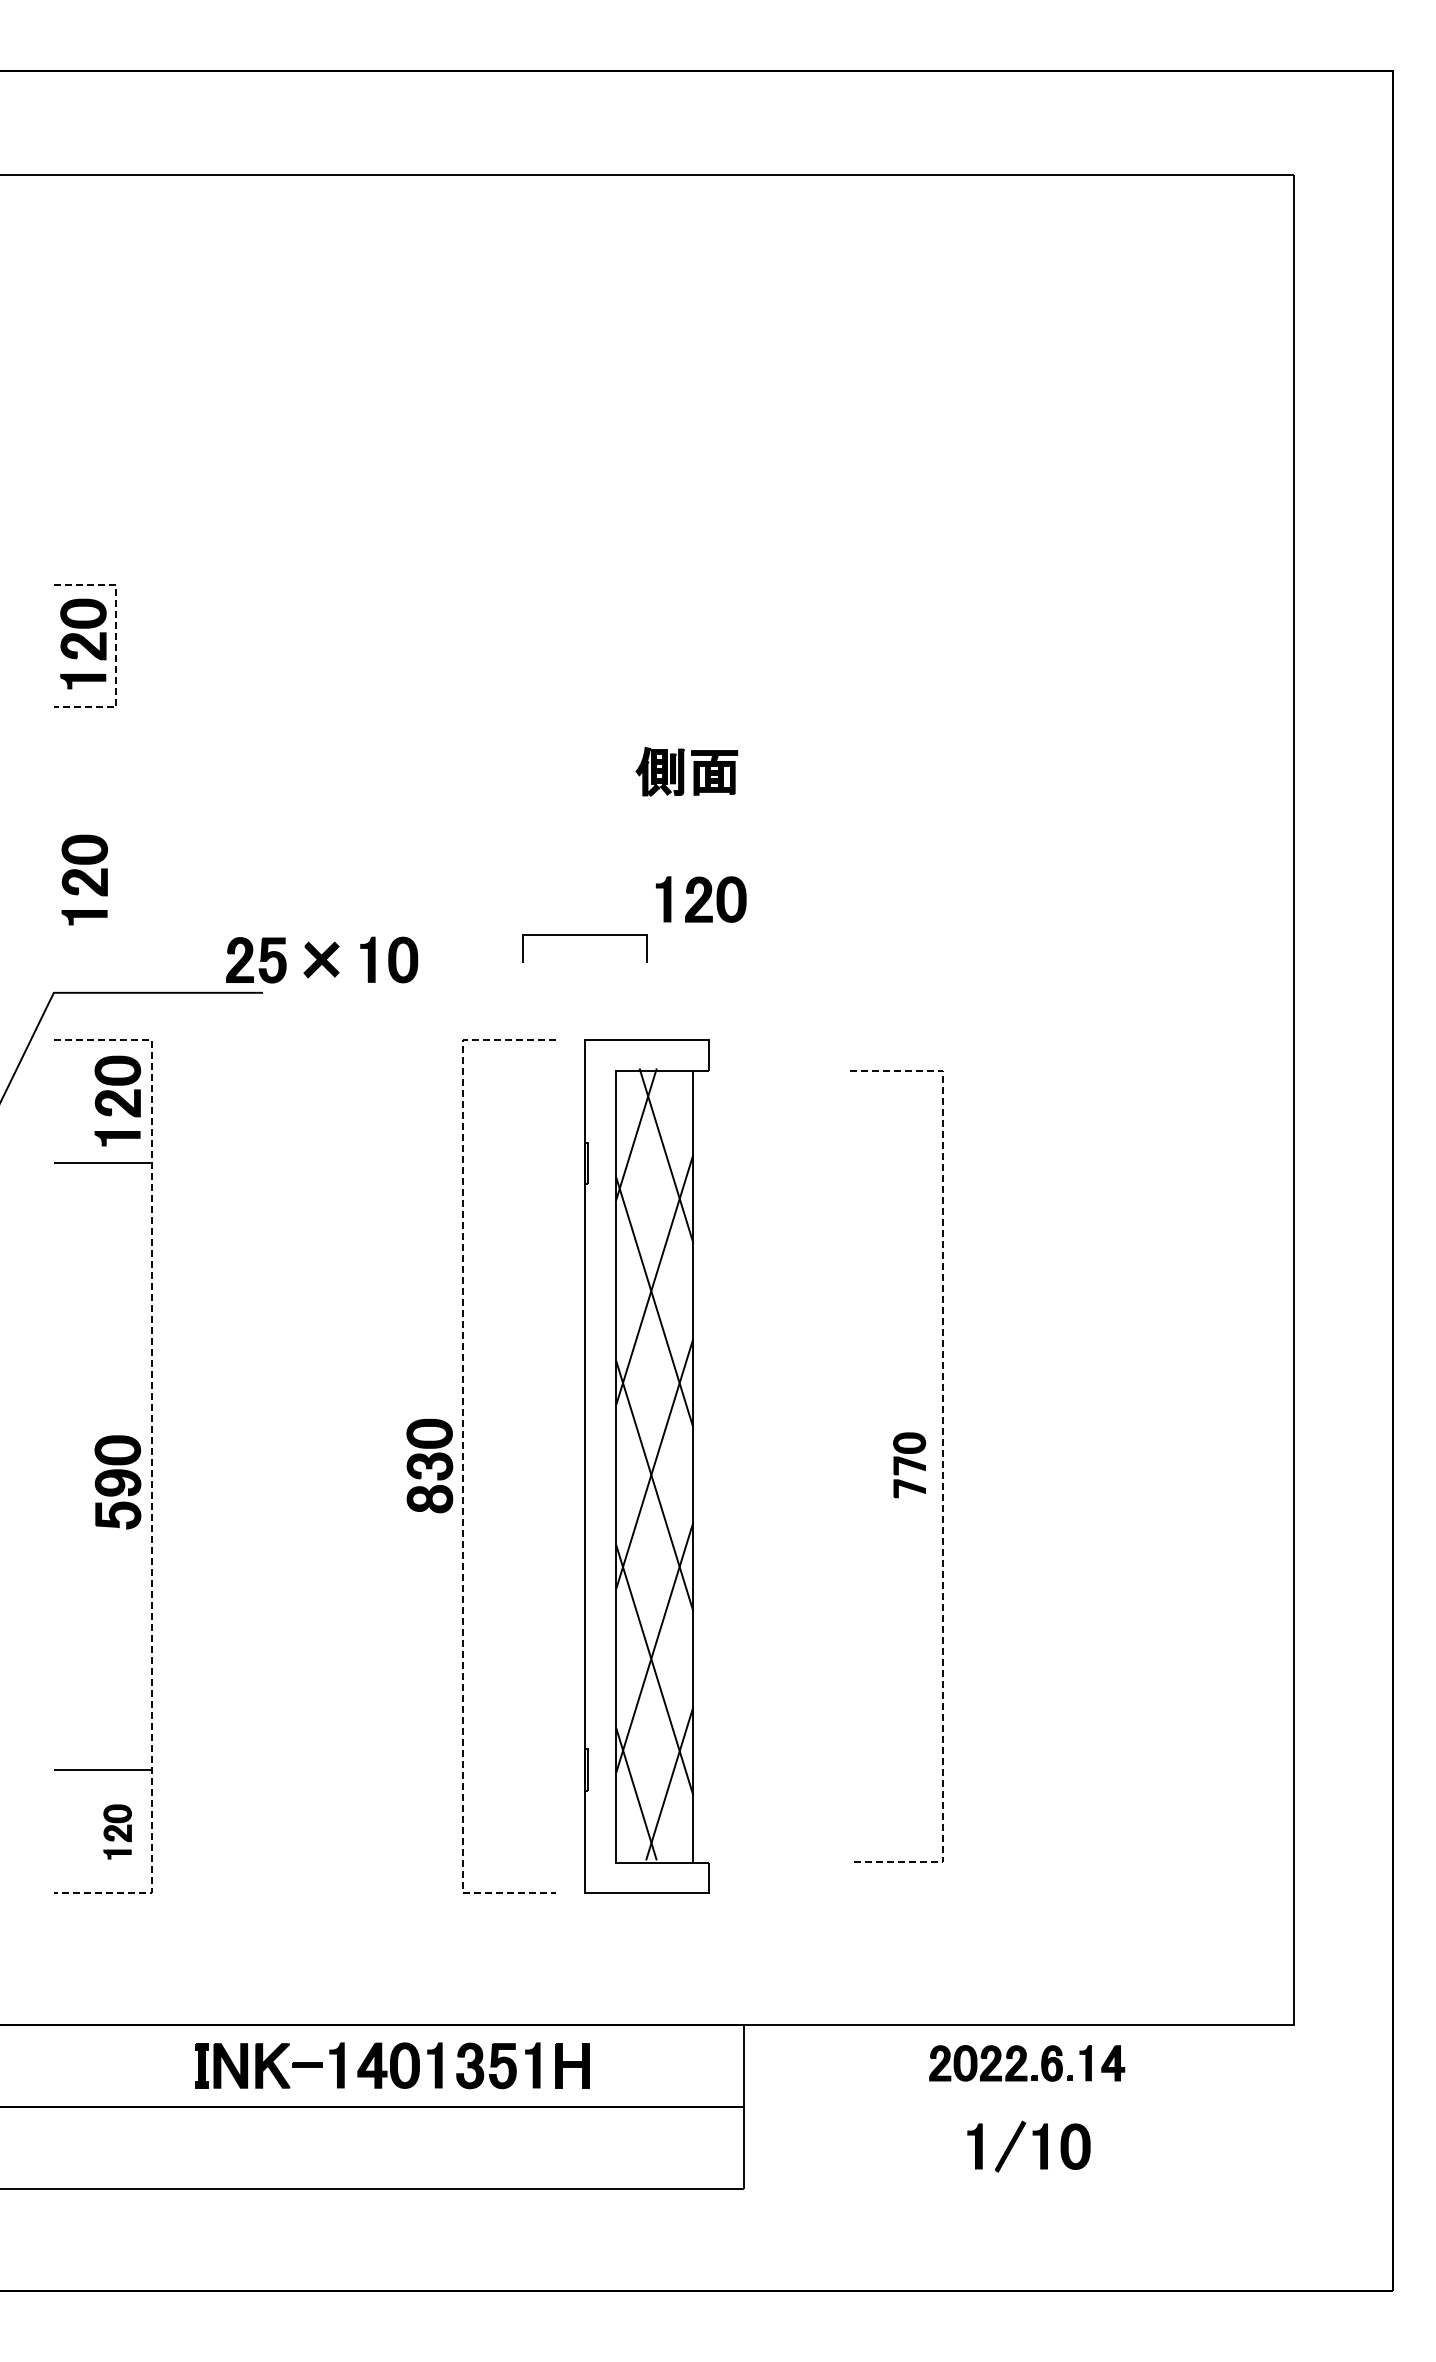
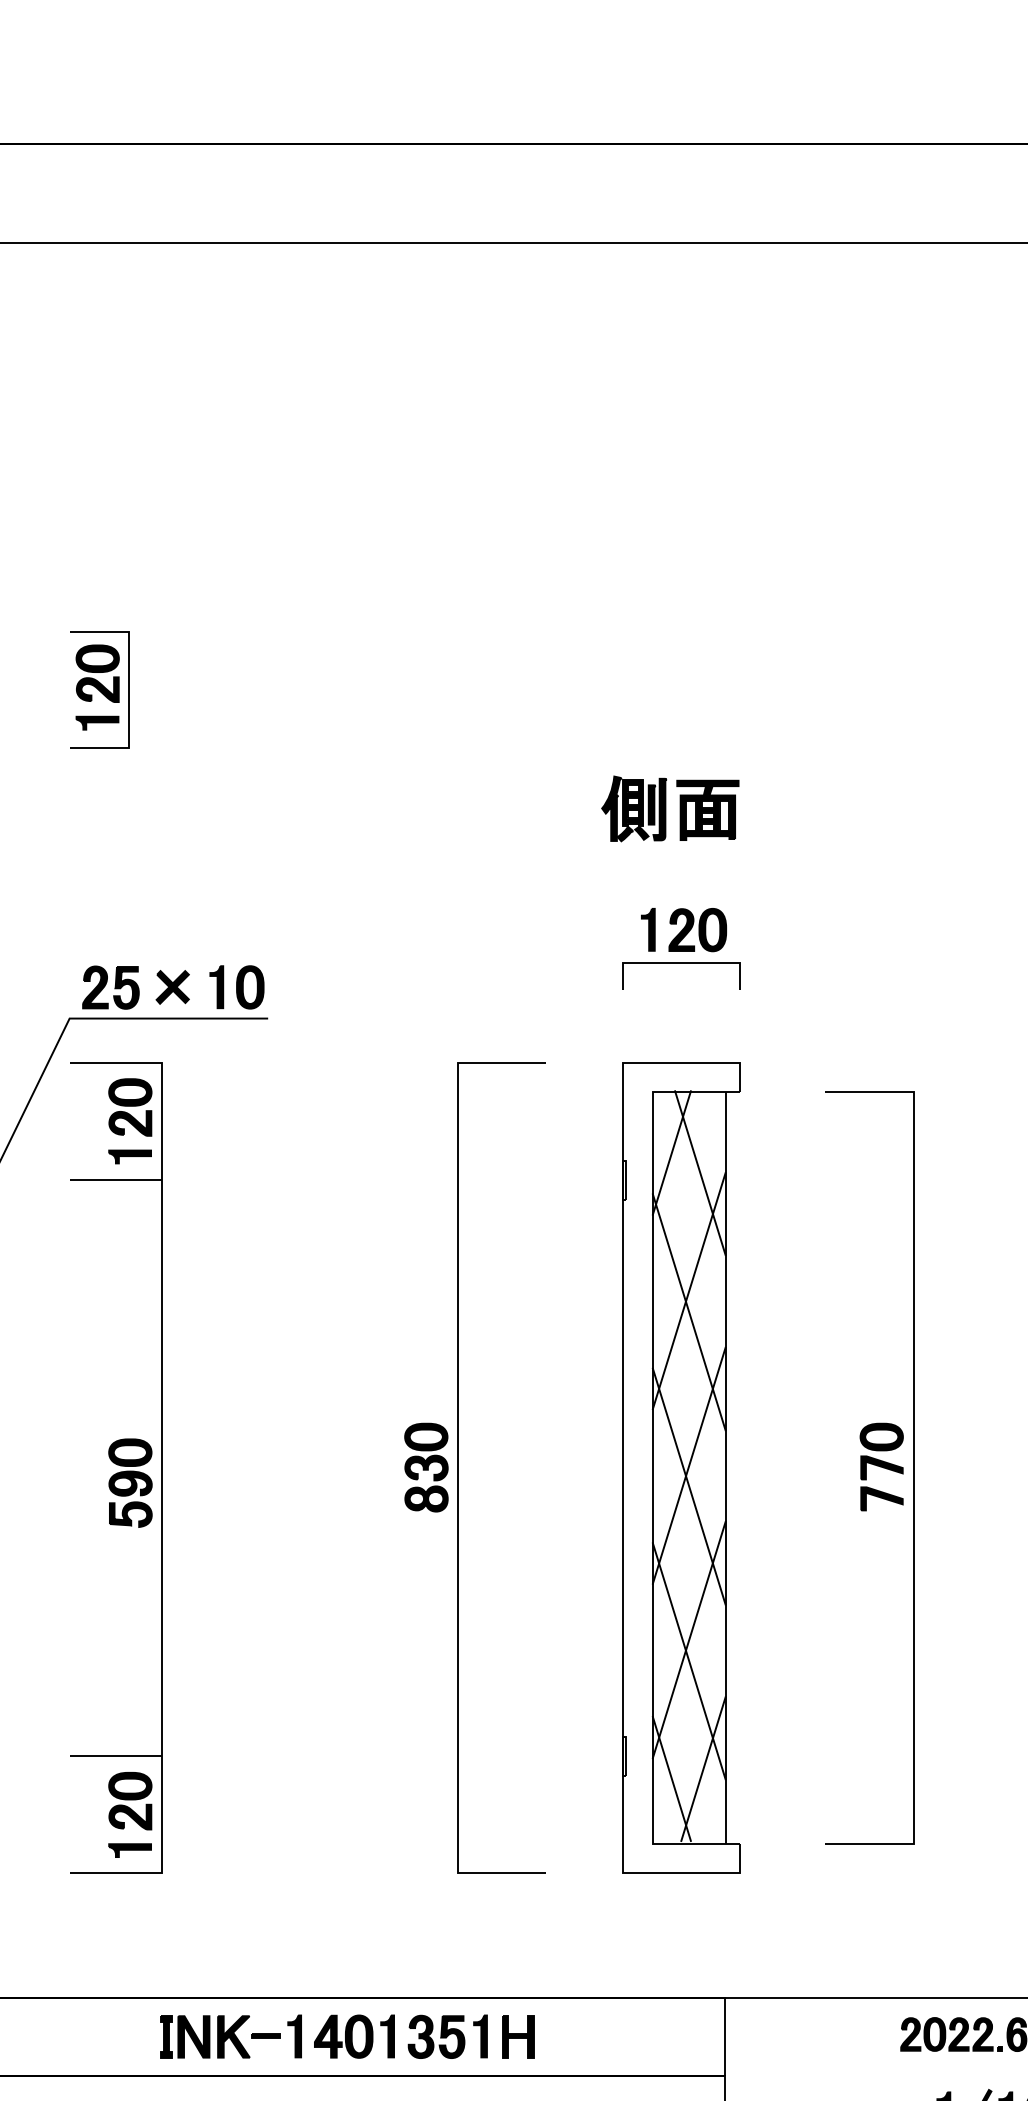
line: (116, 646) -> (129, 689), dashed -> solid
part: (686, 771) -> (670, 808), size x1.43
part: (84, 879) -> (98, 911), removed
line: (584, 935) -> (681, 964), moved
part: (322, 959) -> (173, 986), moved
part: (909, 1464) -> (881, 1466), size x1.43
line: (151, 1466) -> (162, 1468), dashed -> solid
line: (463, 1466) -> (458, 1468), dashed -> solid
part: (646, 1466) -> (681, 1468), moved
line: (943, 1466) -> (913, 1468), dashed -> solid
part: (117, 1831) -> (130, 1814), size x1.67
part: (392, 2065) -> (347, 2036), moved

